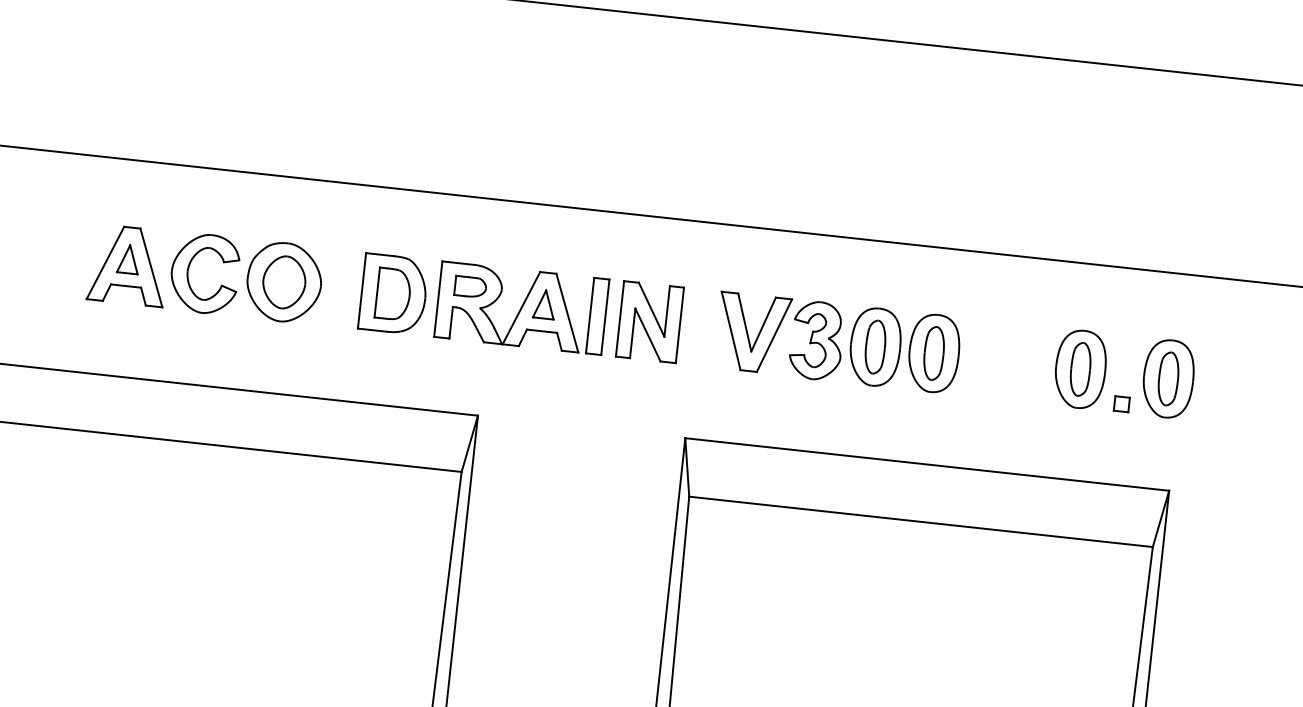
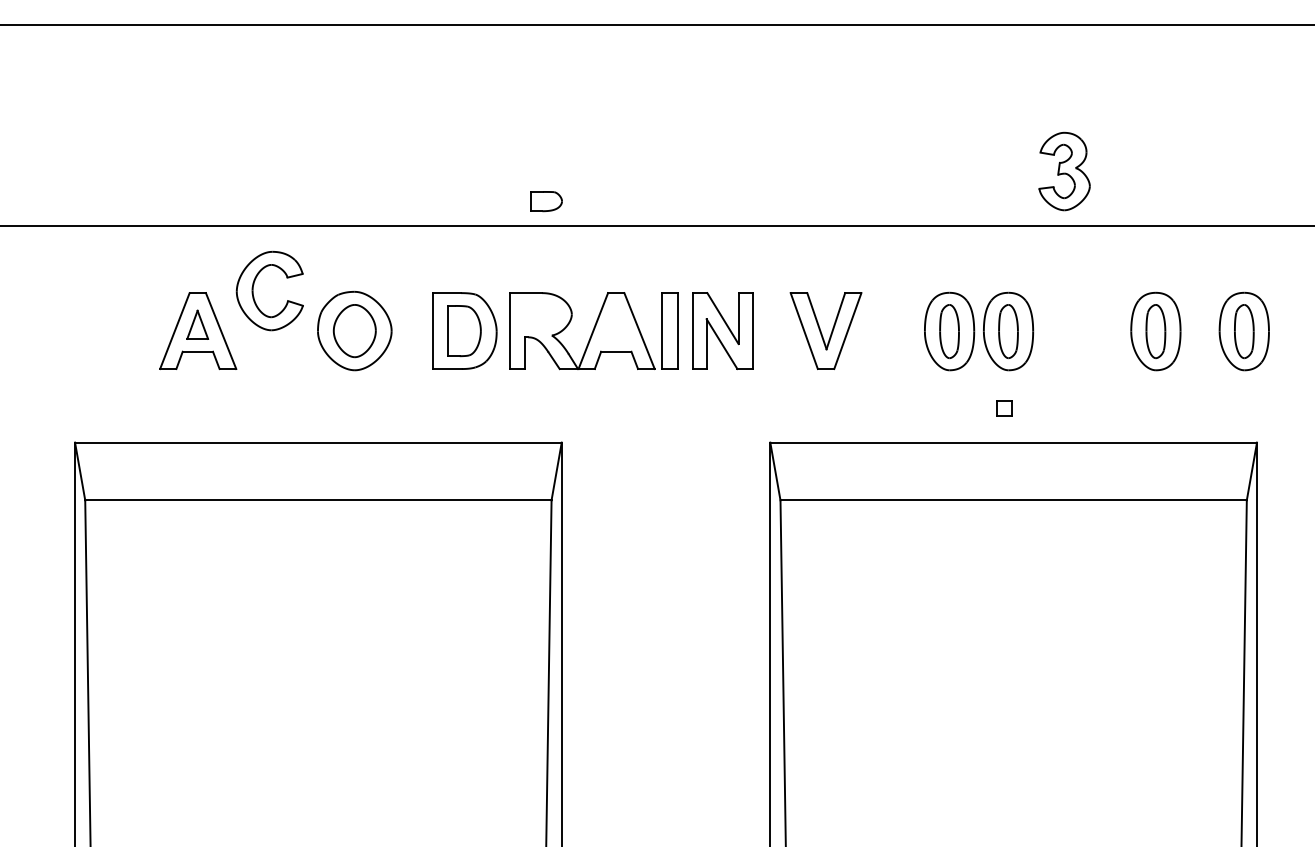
part: (188, 271) -> (253, 290), moved
part: (470, 287) -> (546, 201), moved
part: (544, 304) -> (615, 324), removed
part: (816, 340) -> (1064, 171), moved
part: (1121, 404) -> (1004, 408), moved

